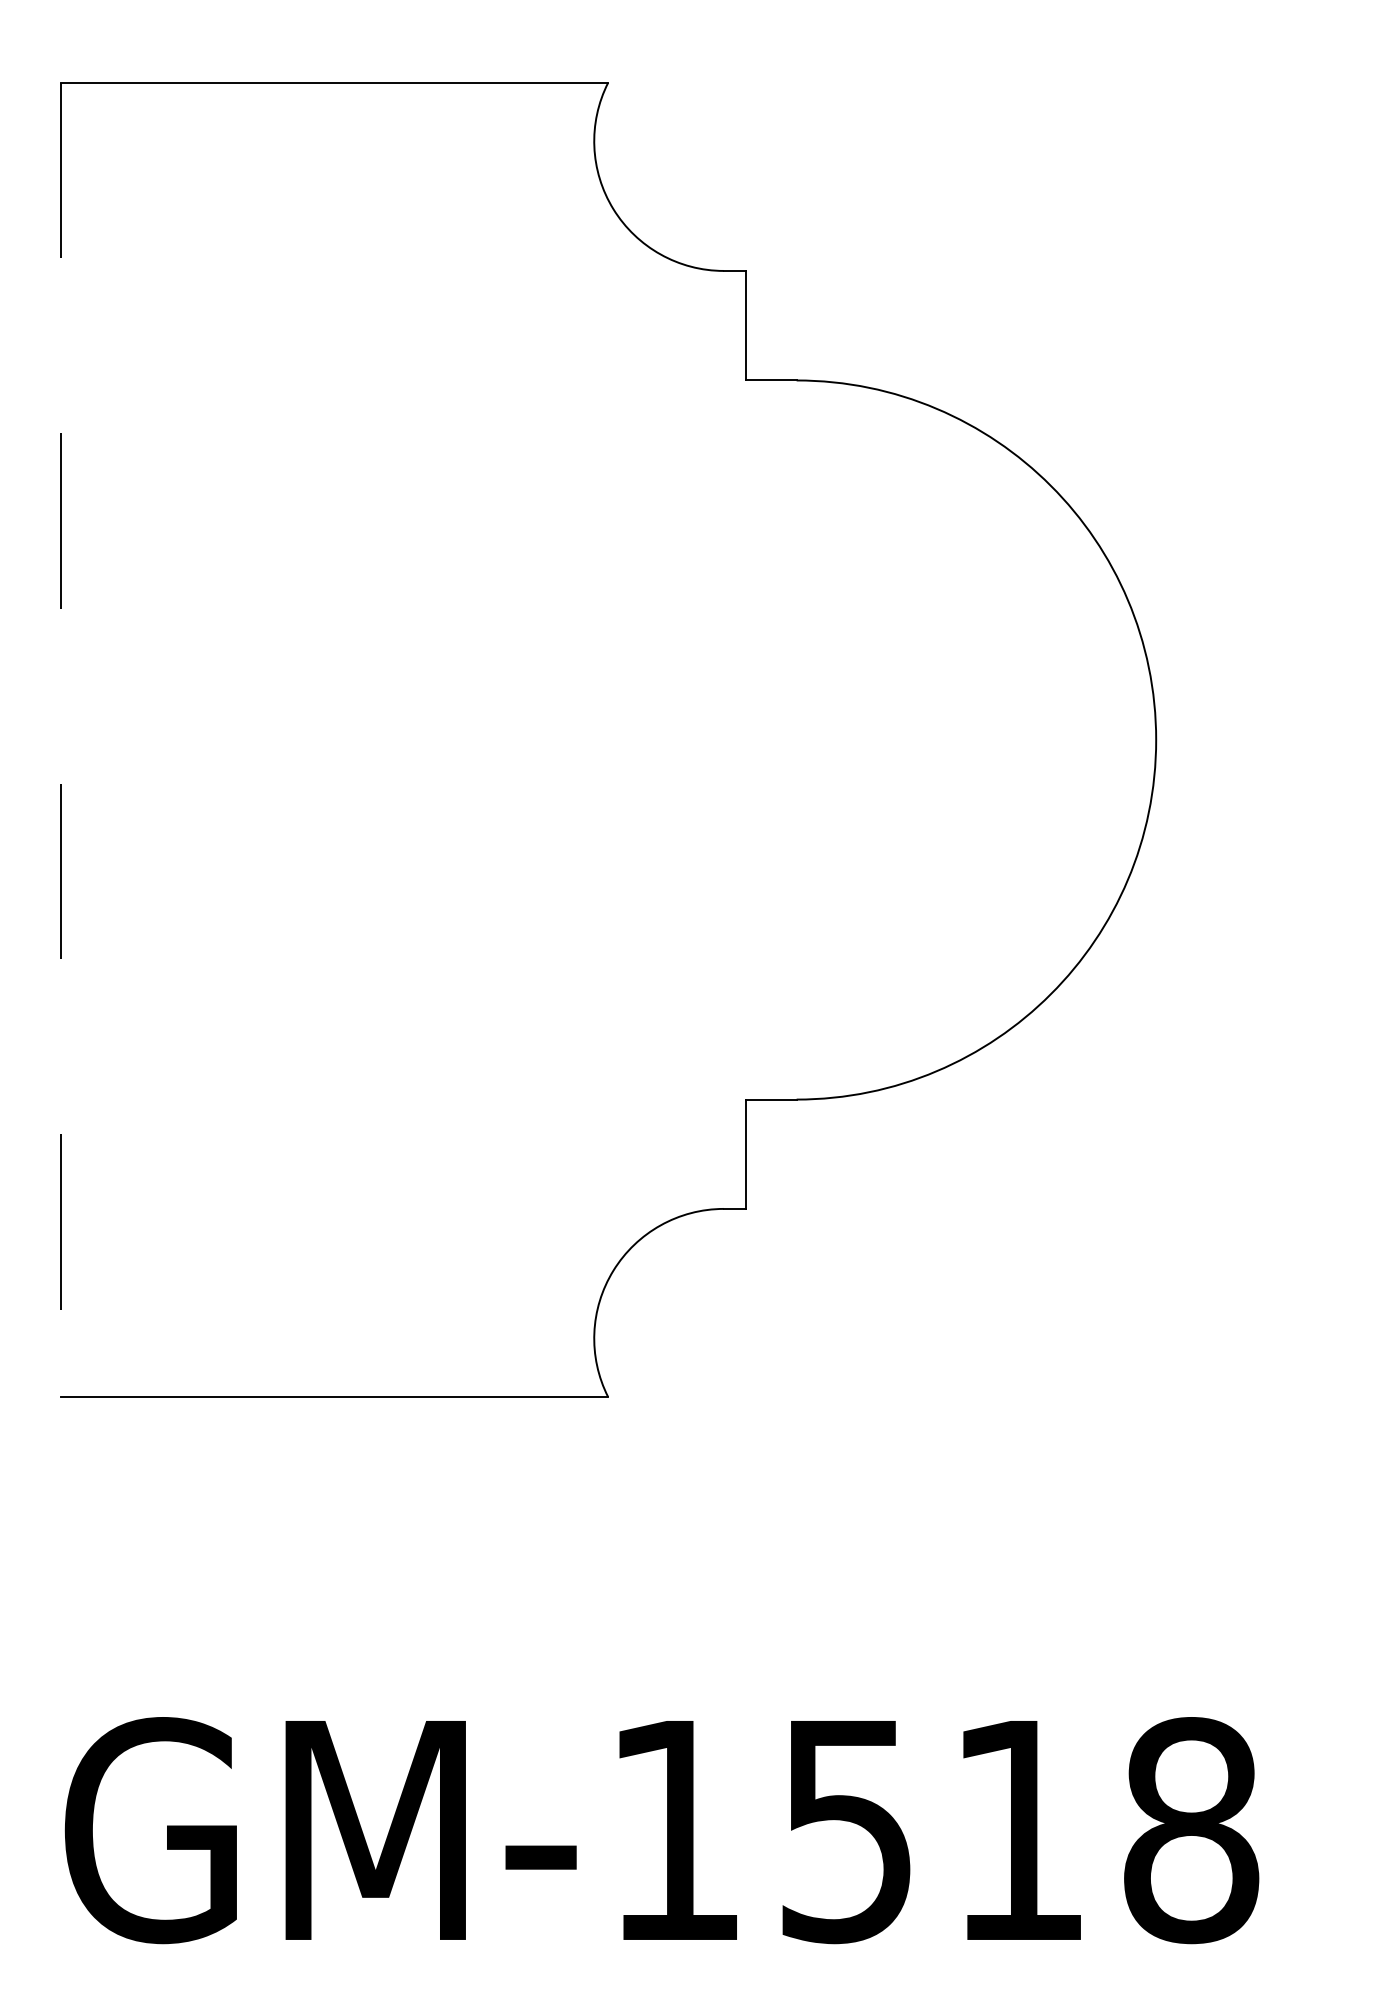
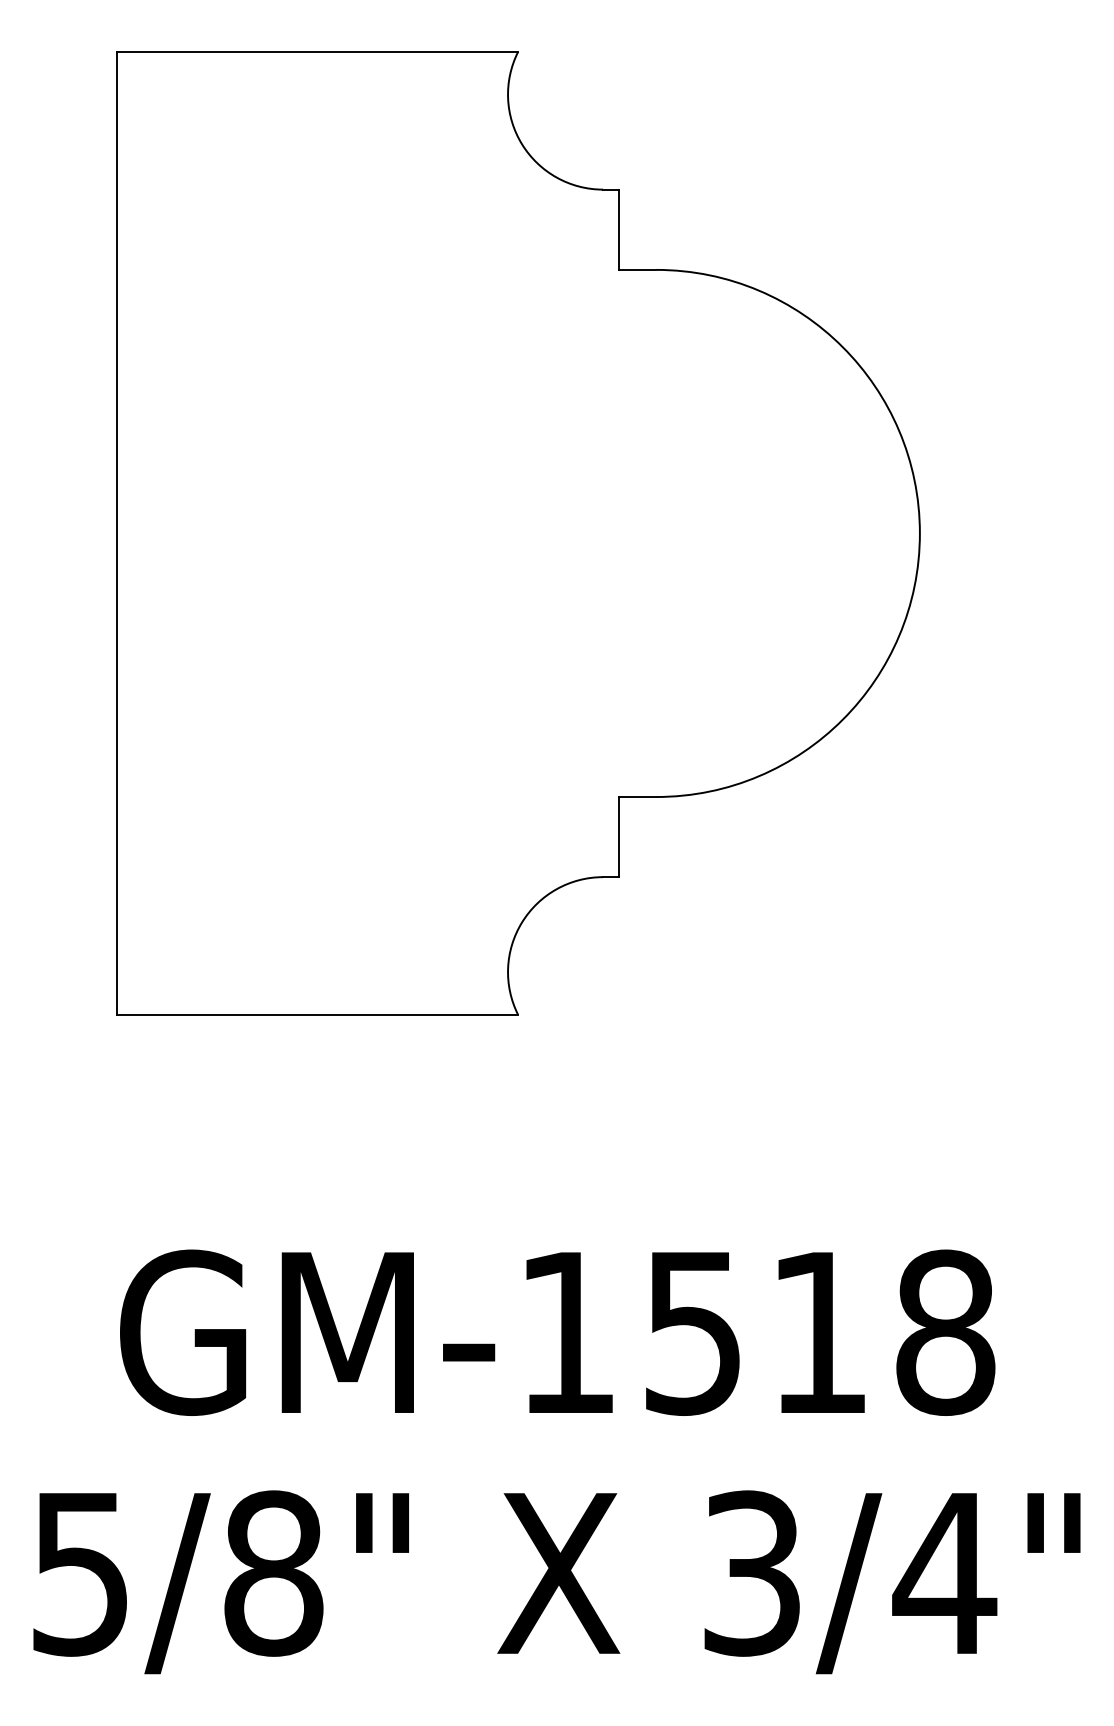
line: (61, 740) -> (117, 533), dashed -> solid

